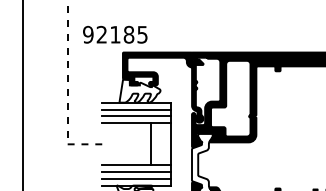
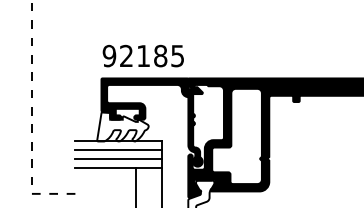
text: (115, 34) -> (143, 55), moved

